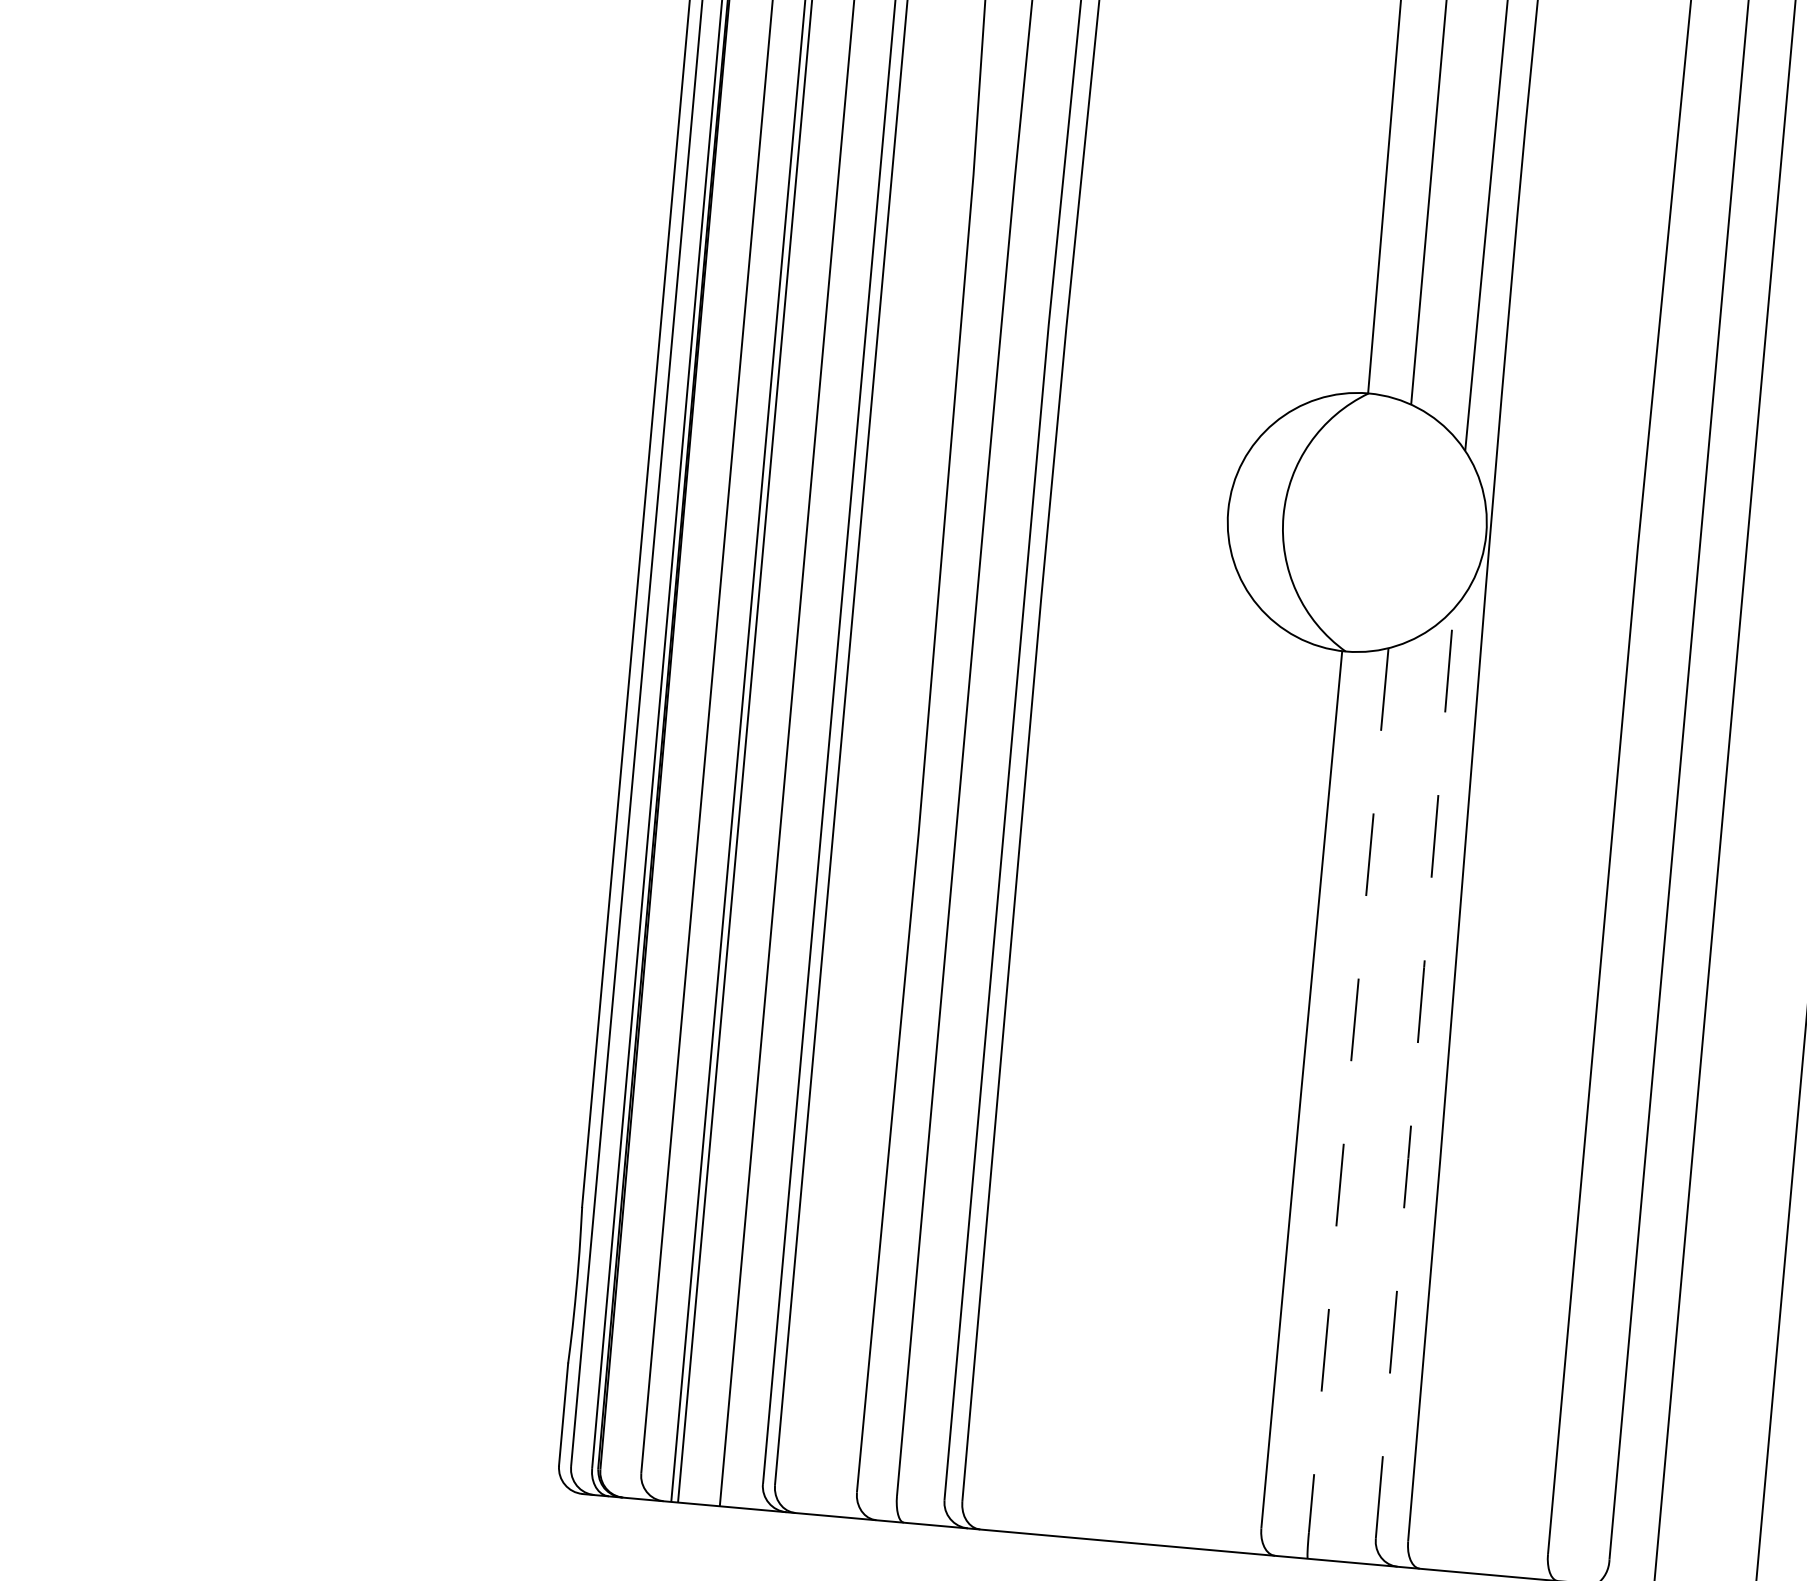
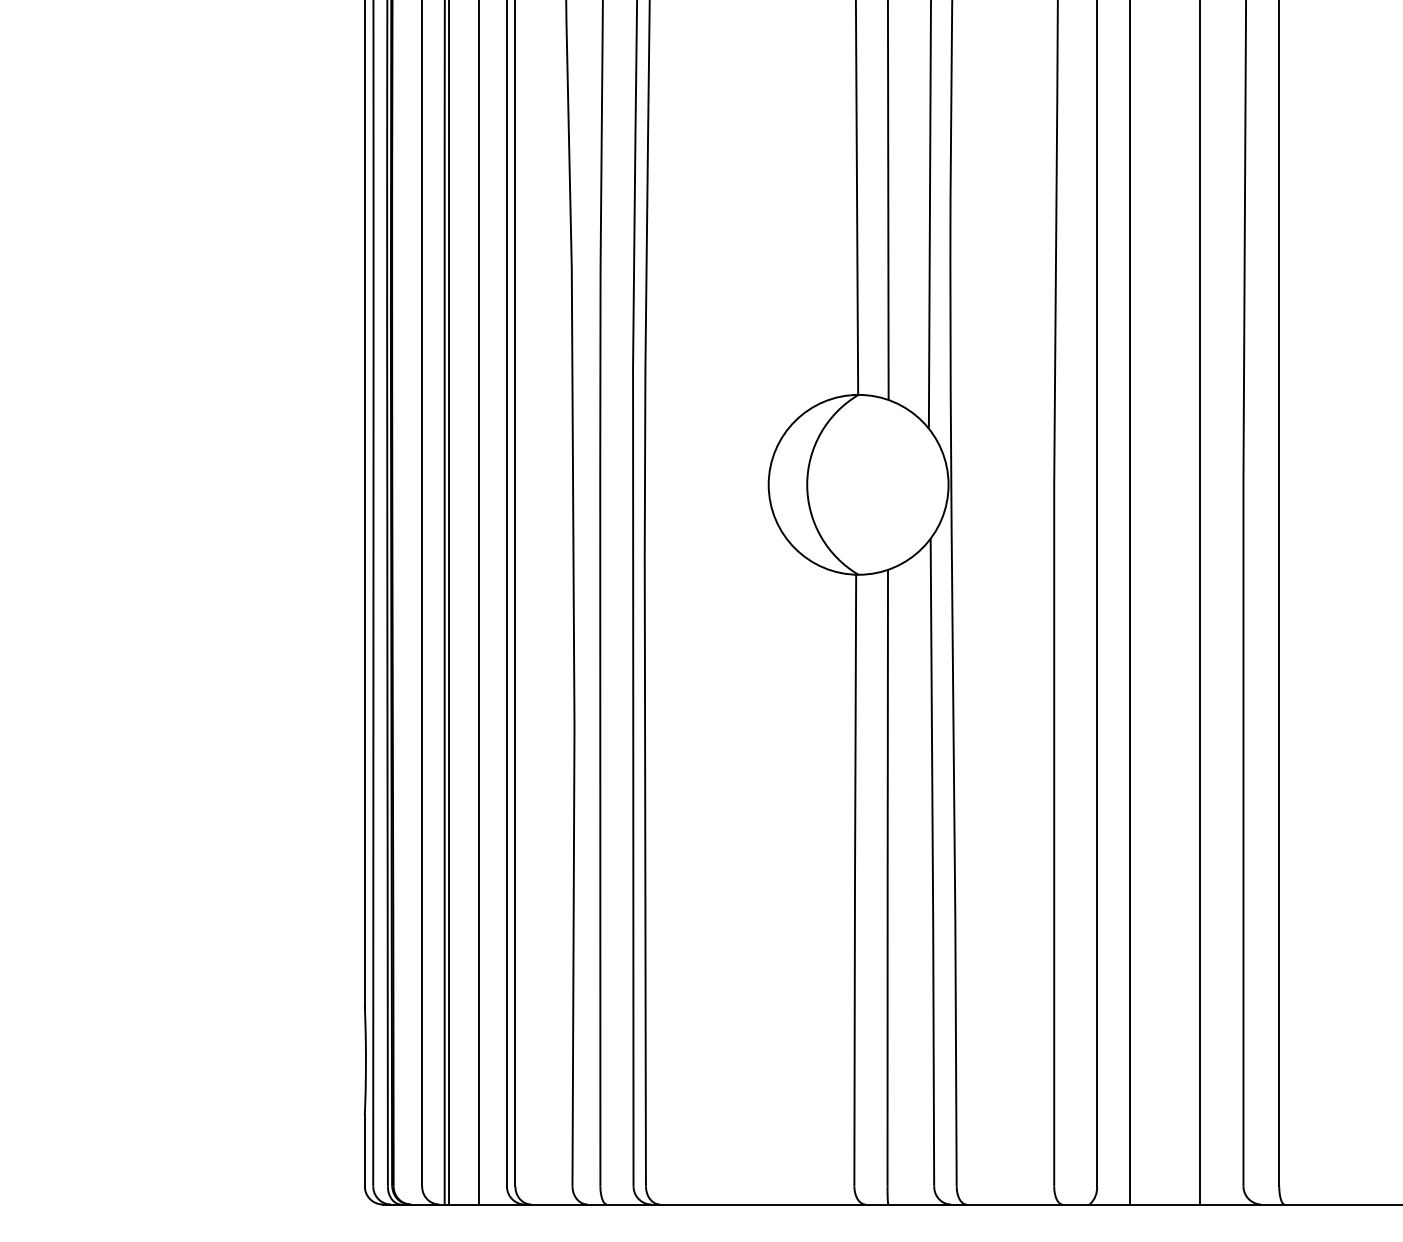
line: (1415, 1072) -> (932, 861), dashed -> solid
line: (1348, 1089) -> (887, 877), dashed -> solid

